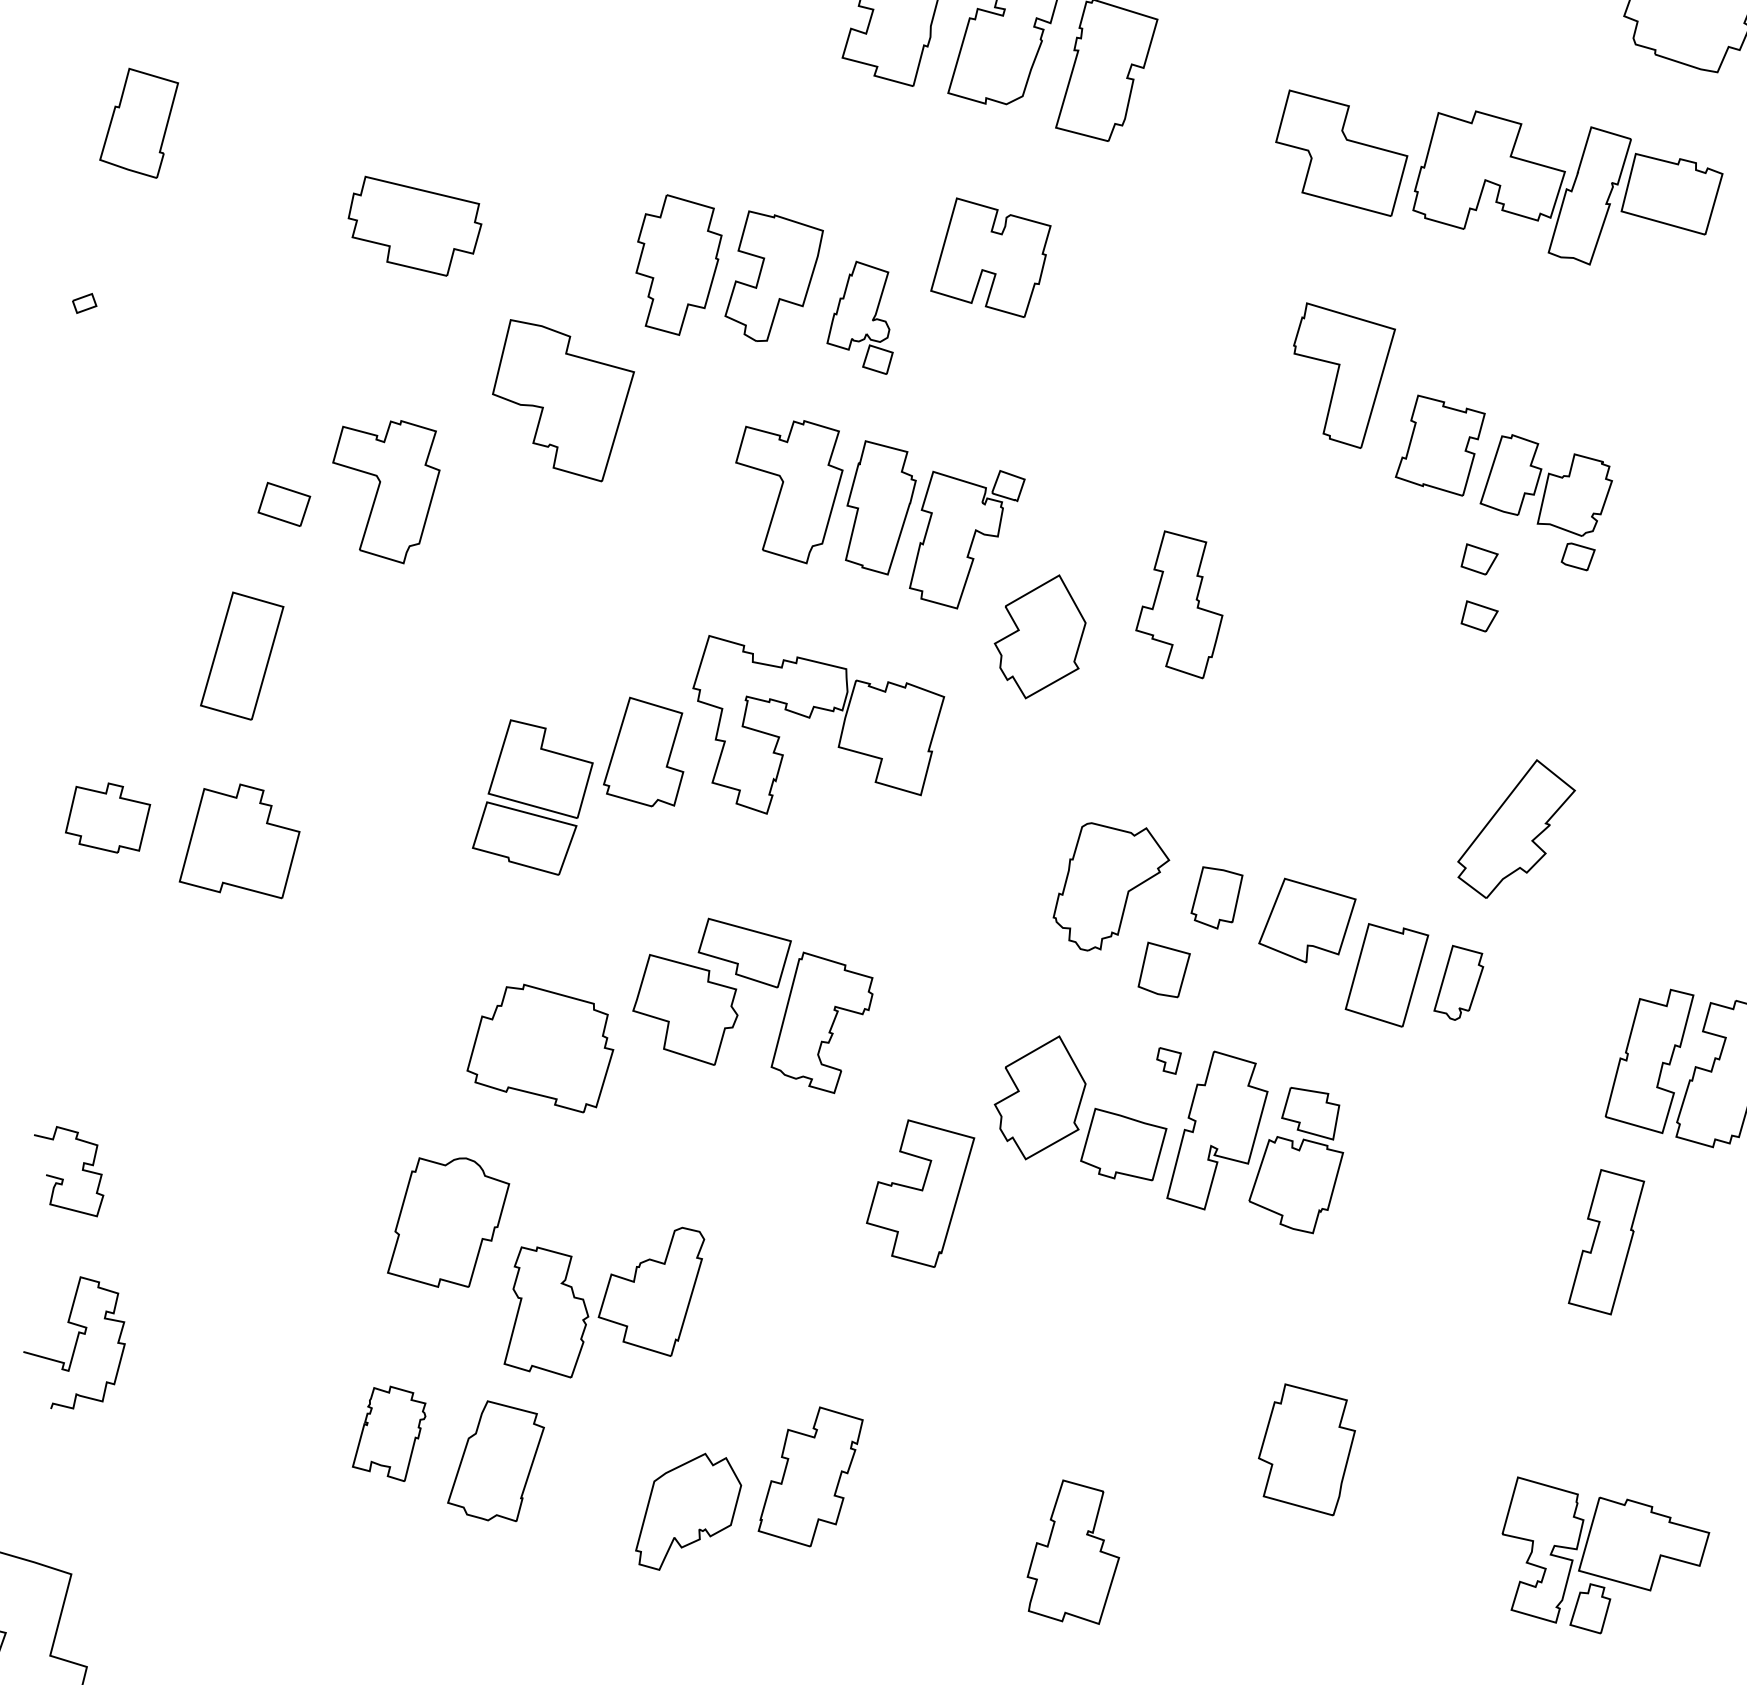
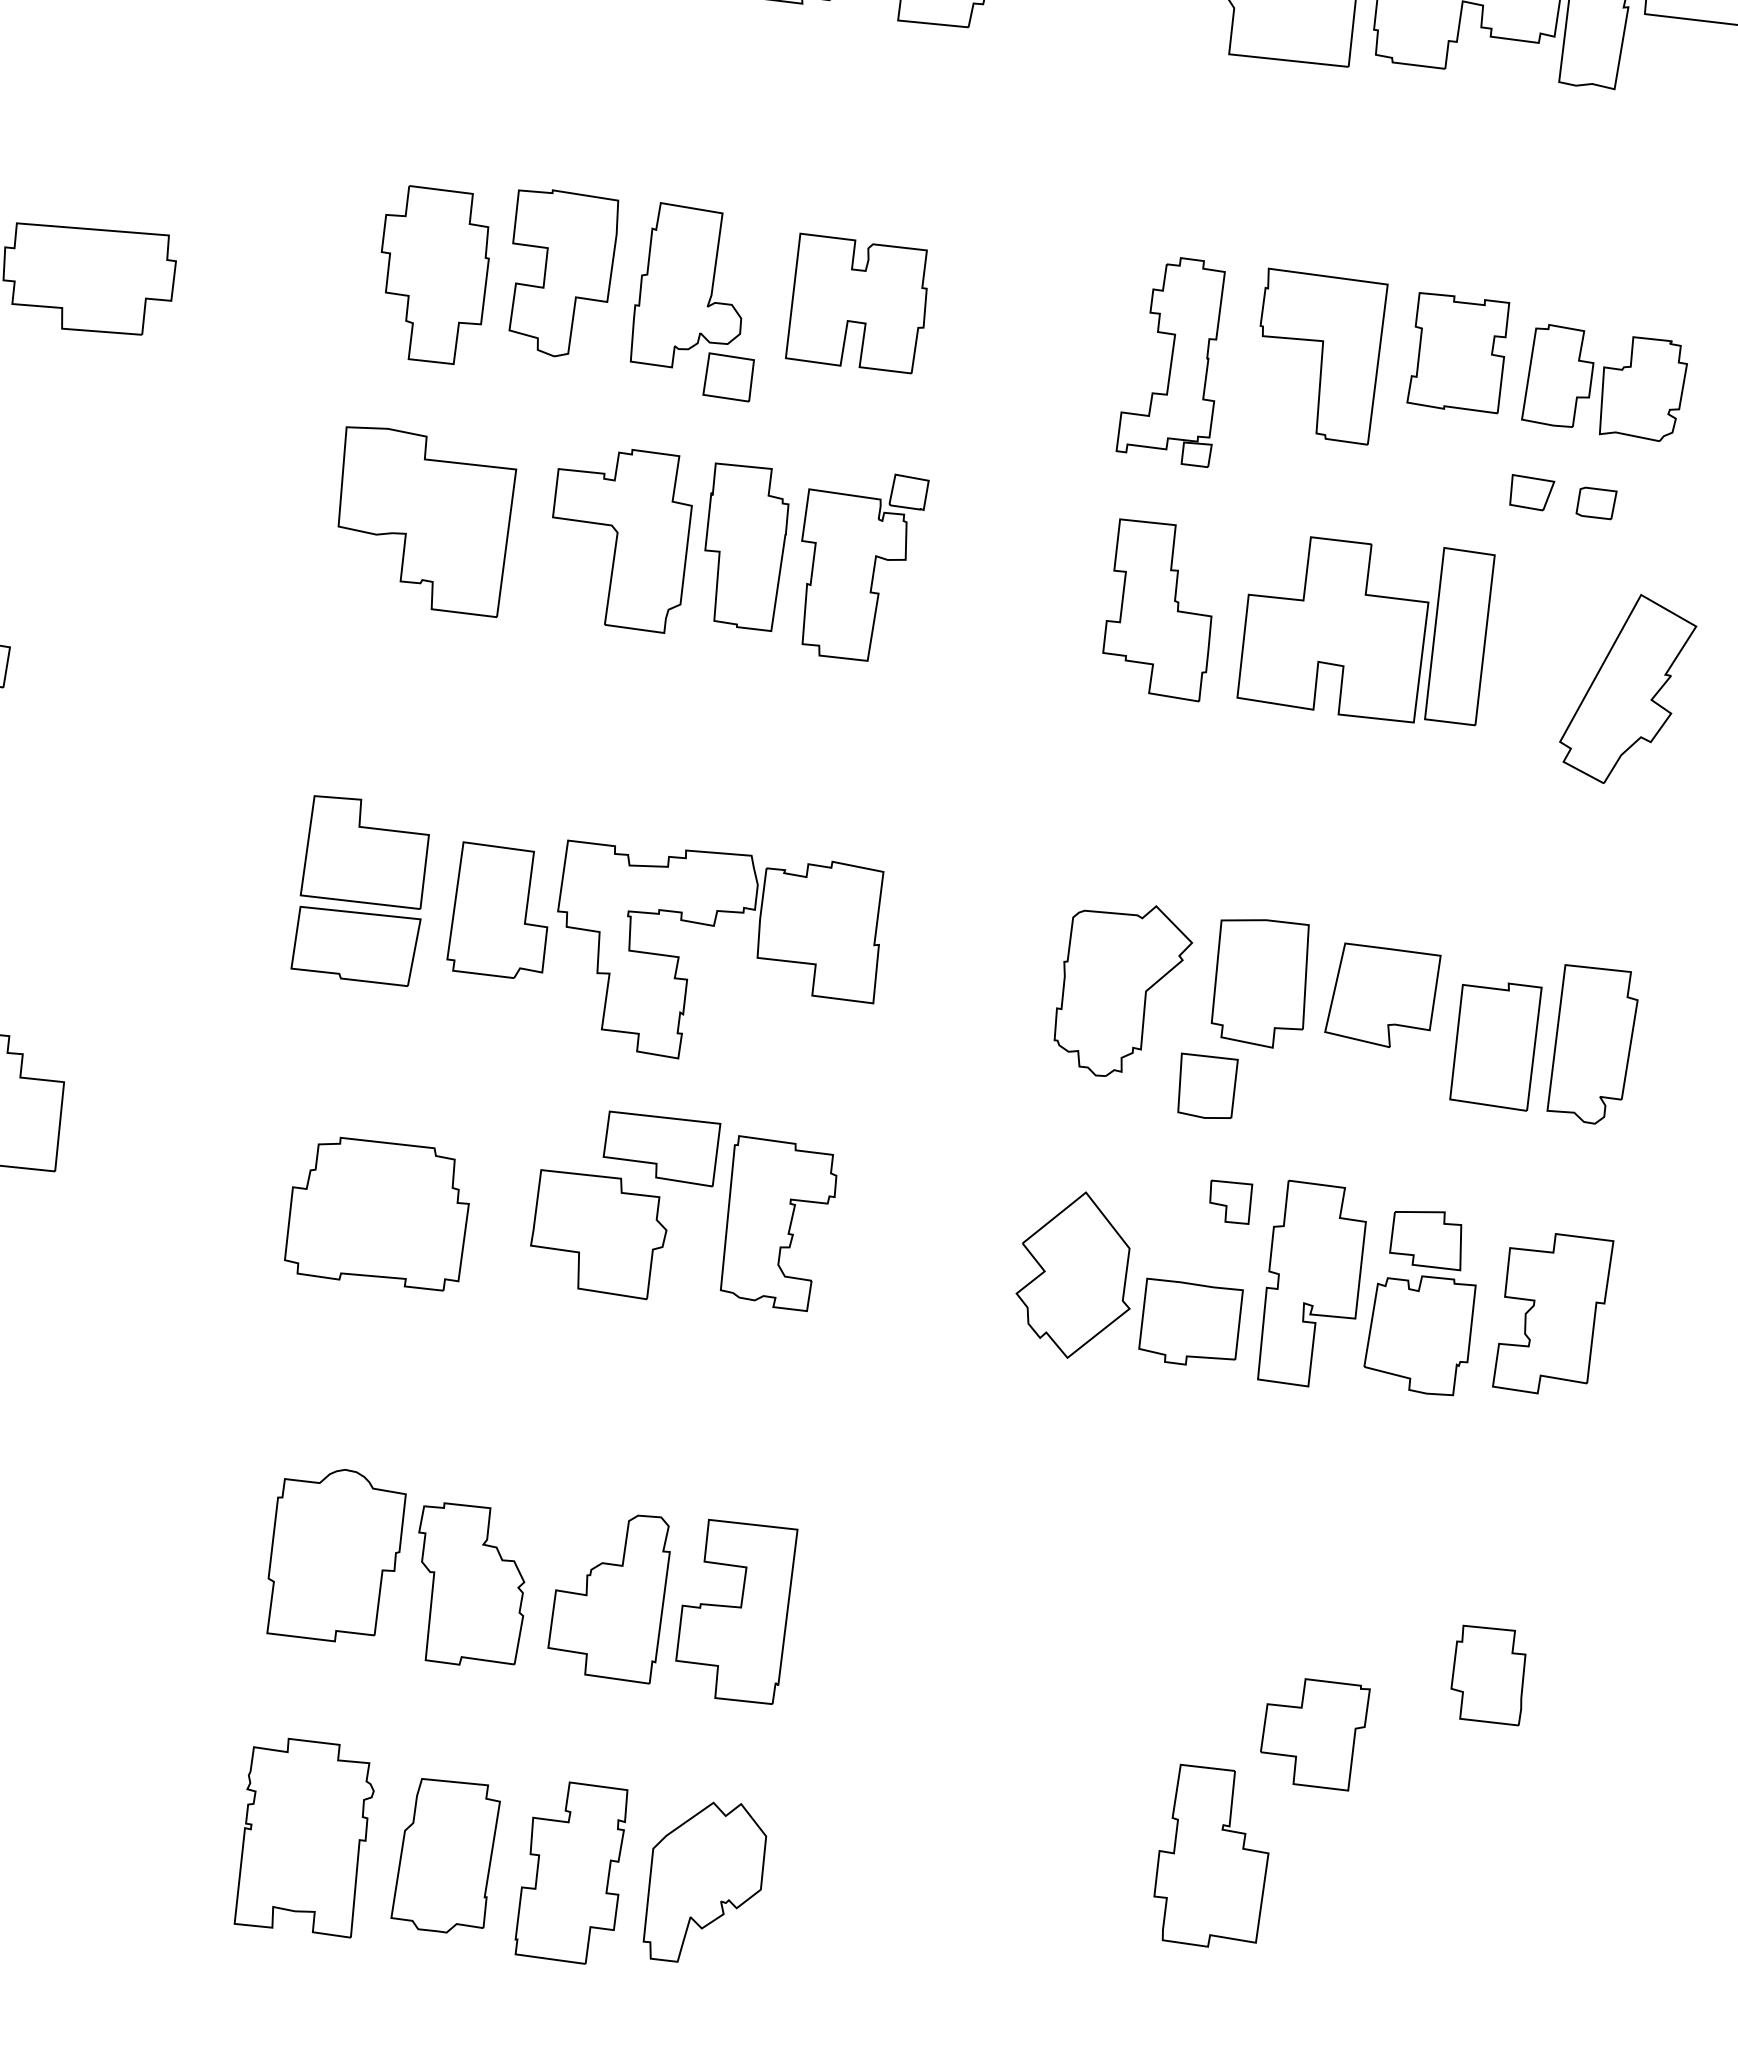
part: (990, 257) -> (855, 303), moved
part: (859, 317) -> (682, 305), size x1.43
part: (1344, 375) -> (1331, 354), moved
part: (563, 400) -> (430, 520), moved
part: (1221, 420) -> (1170, 364), added
part: (386, 492) -> (107, 626), removed
part: (1577, 556) -> (1595, 503), moved
part: (1479, 616) -> (1543, 565), removed
part: (1039, 636) -> (979, 680), removed
part: (1337, 647) -> (1366, 634), added
part: (810, 718) -> (715, 926), moved
part: (532, 797) -> (358, 891), moved
part: (1516, 828) -> (1628, 687), moved
part: (1216, 897) -> (1260, 981), size x1.67
part: (1458, 982) -> (1590, 1042), size x1.67
part: (540, 1048) -> (374, 1216), moved
part: (1168, 1060) -> (1231, 1201), size x1.43
part: (1398, 1182) -> (1553, 1312), added
part: (920, 1193) -> (739, 1611), moved
part: (546, 1312) -> (469, 1585), moved
part: (388, 1433) -> (300, 1840), size x1.67
part: (1306, 1449) -> (1488, 1675), size x0.62
part: (1170, 1474) -> (1317, 1735), added
part: (810, 1476) -> (571, 1873), moved

